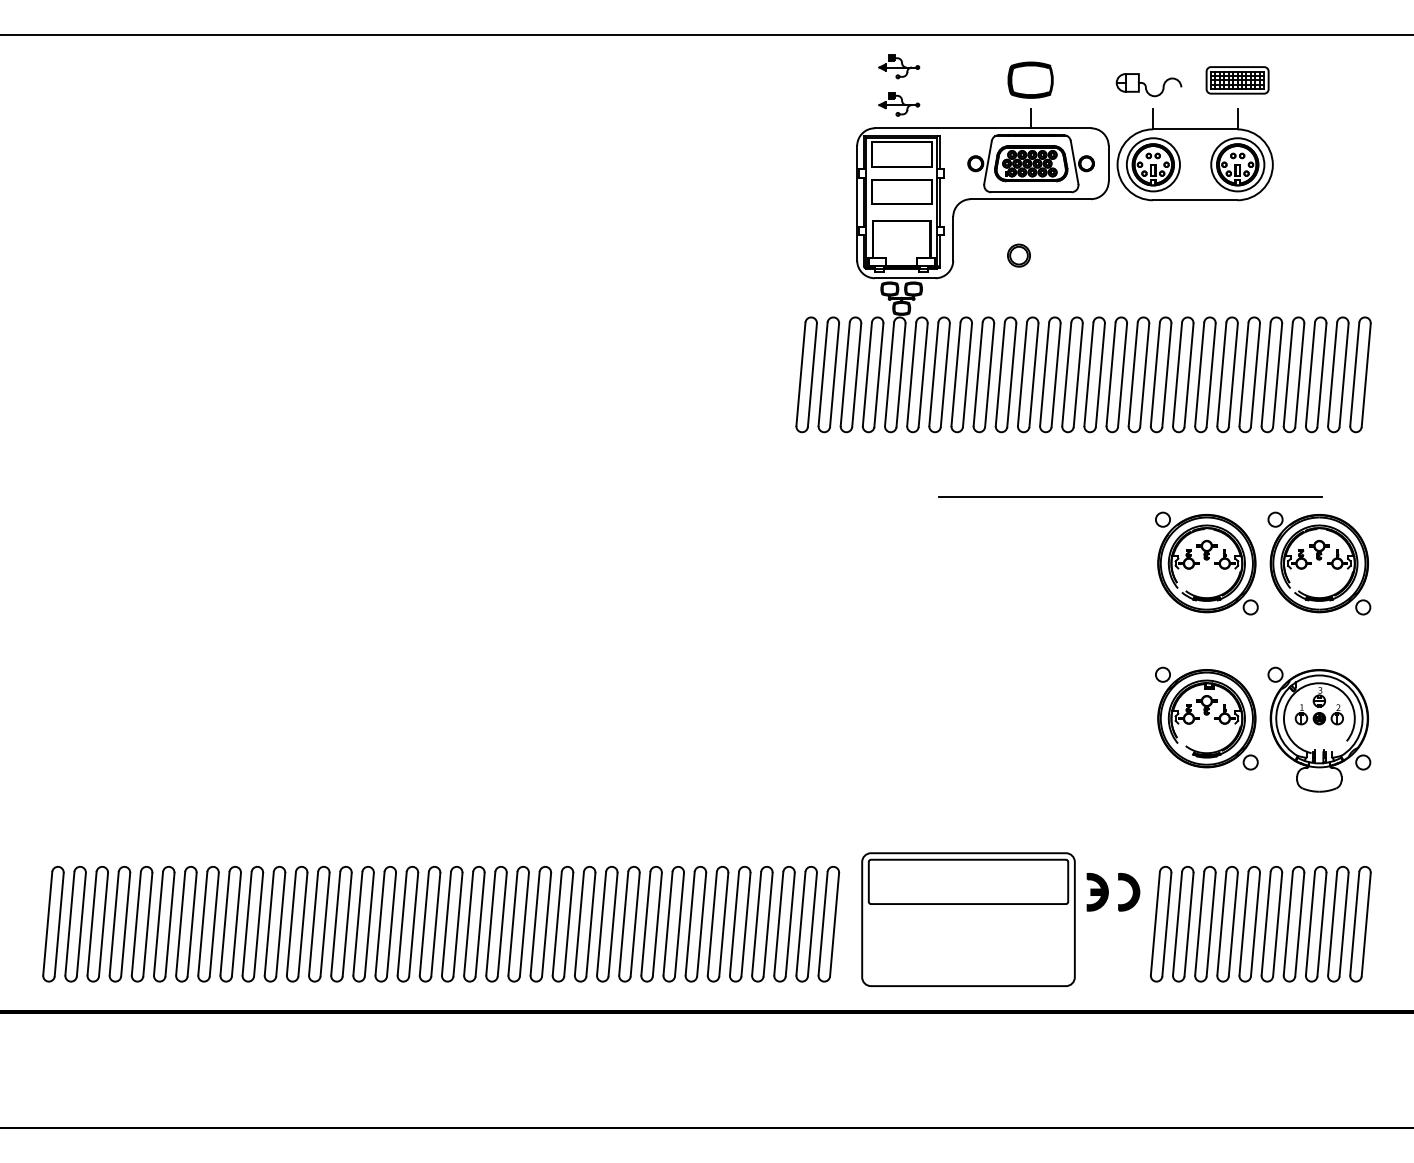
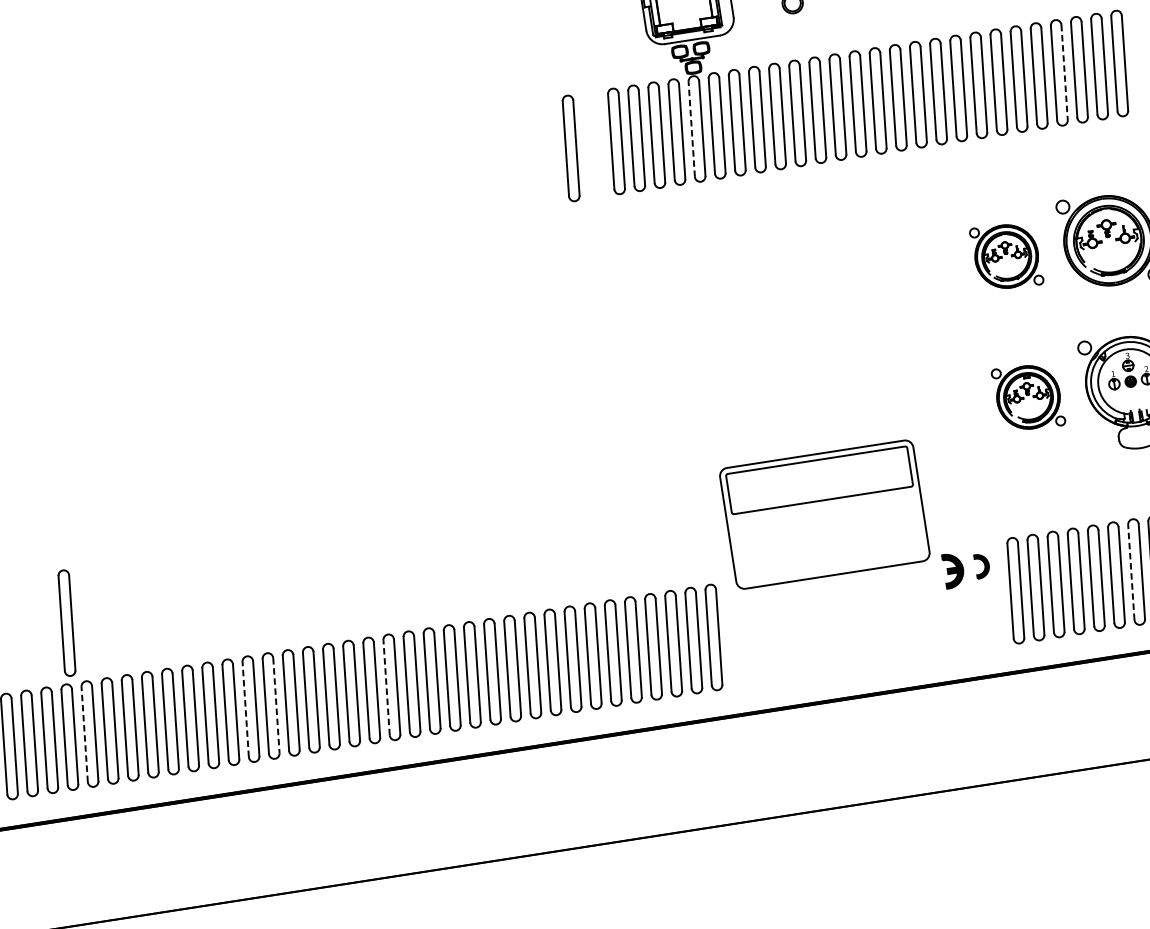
part: (756, 374) -> (570, 148), added
line: (889, 374) -> (691, 129), solid -> dashed
line: (1299, 375) -> (1064, 72), solid -> dashed
line: (1130, 496) -> (927, 206), removed
part: (1206, 563) -> (1006, 256), size x0.7
part: (1206, 718) -> (1028, 397), size x0.7
part: (135, 801) -> (66, 623), added
part: (1129, 891) -> (982, 565), size x0.7
part: (968, 919) -> (824, 514), moved
line: (136, 923) -> (84, 734), solid -> dashed
line: (313, 923) -> (245, 709), solid -> dashed
line: (468, 923) -> (386, 687), solid -> dashed
line: (1288, 923) -> (1131, 572), solid -> dashed
line: (347, 924) -> (276, 705), solid -> dashed

